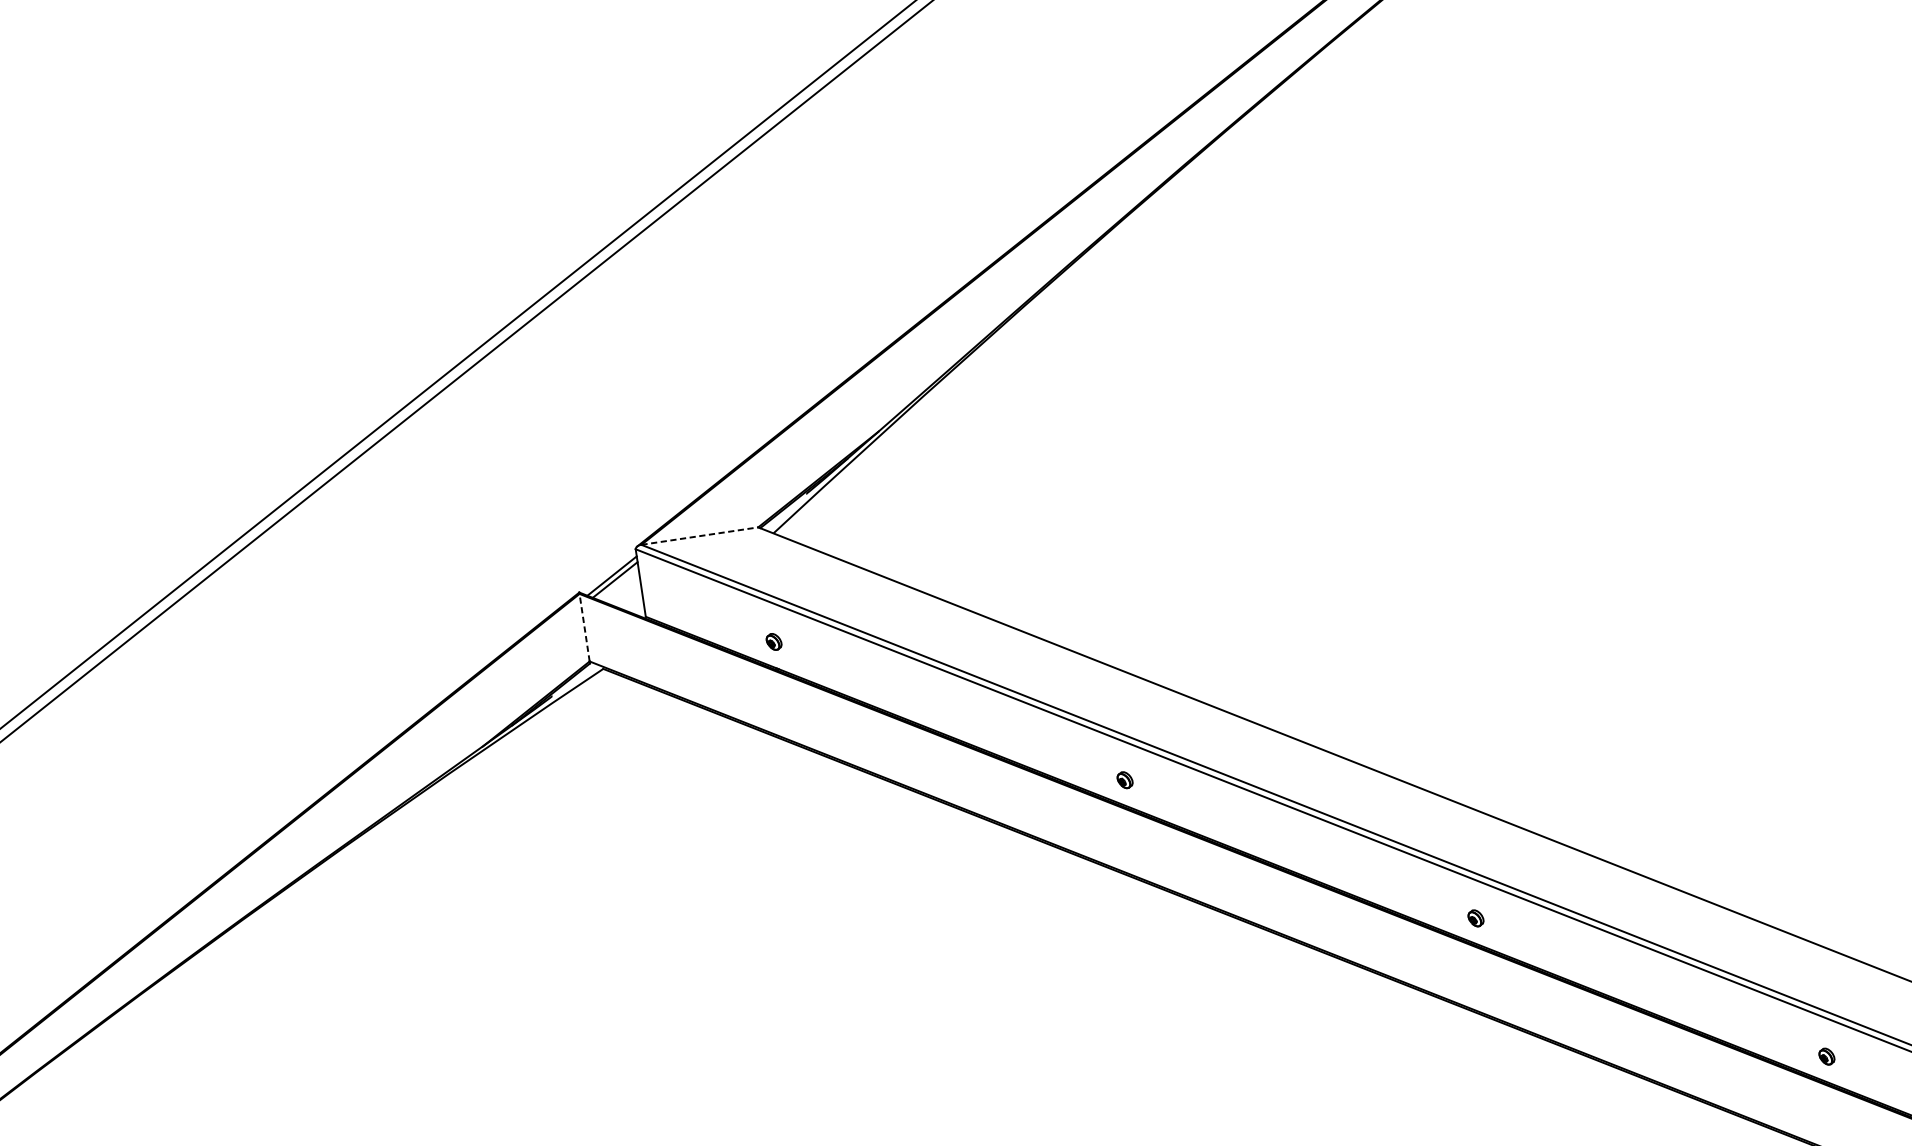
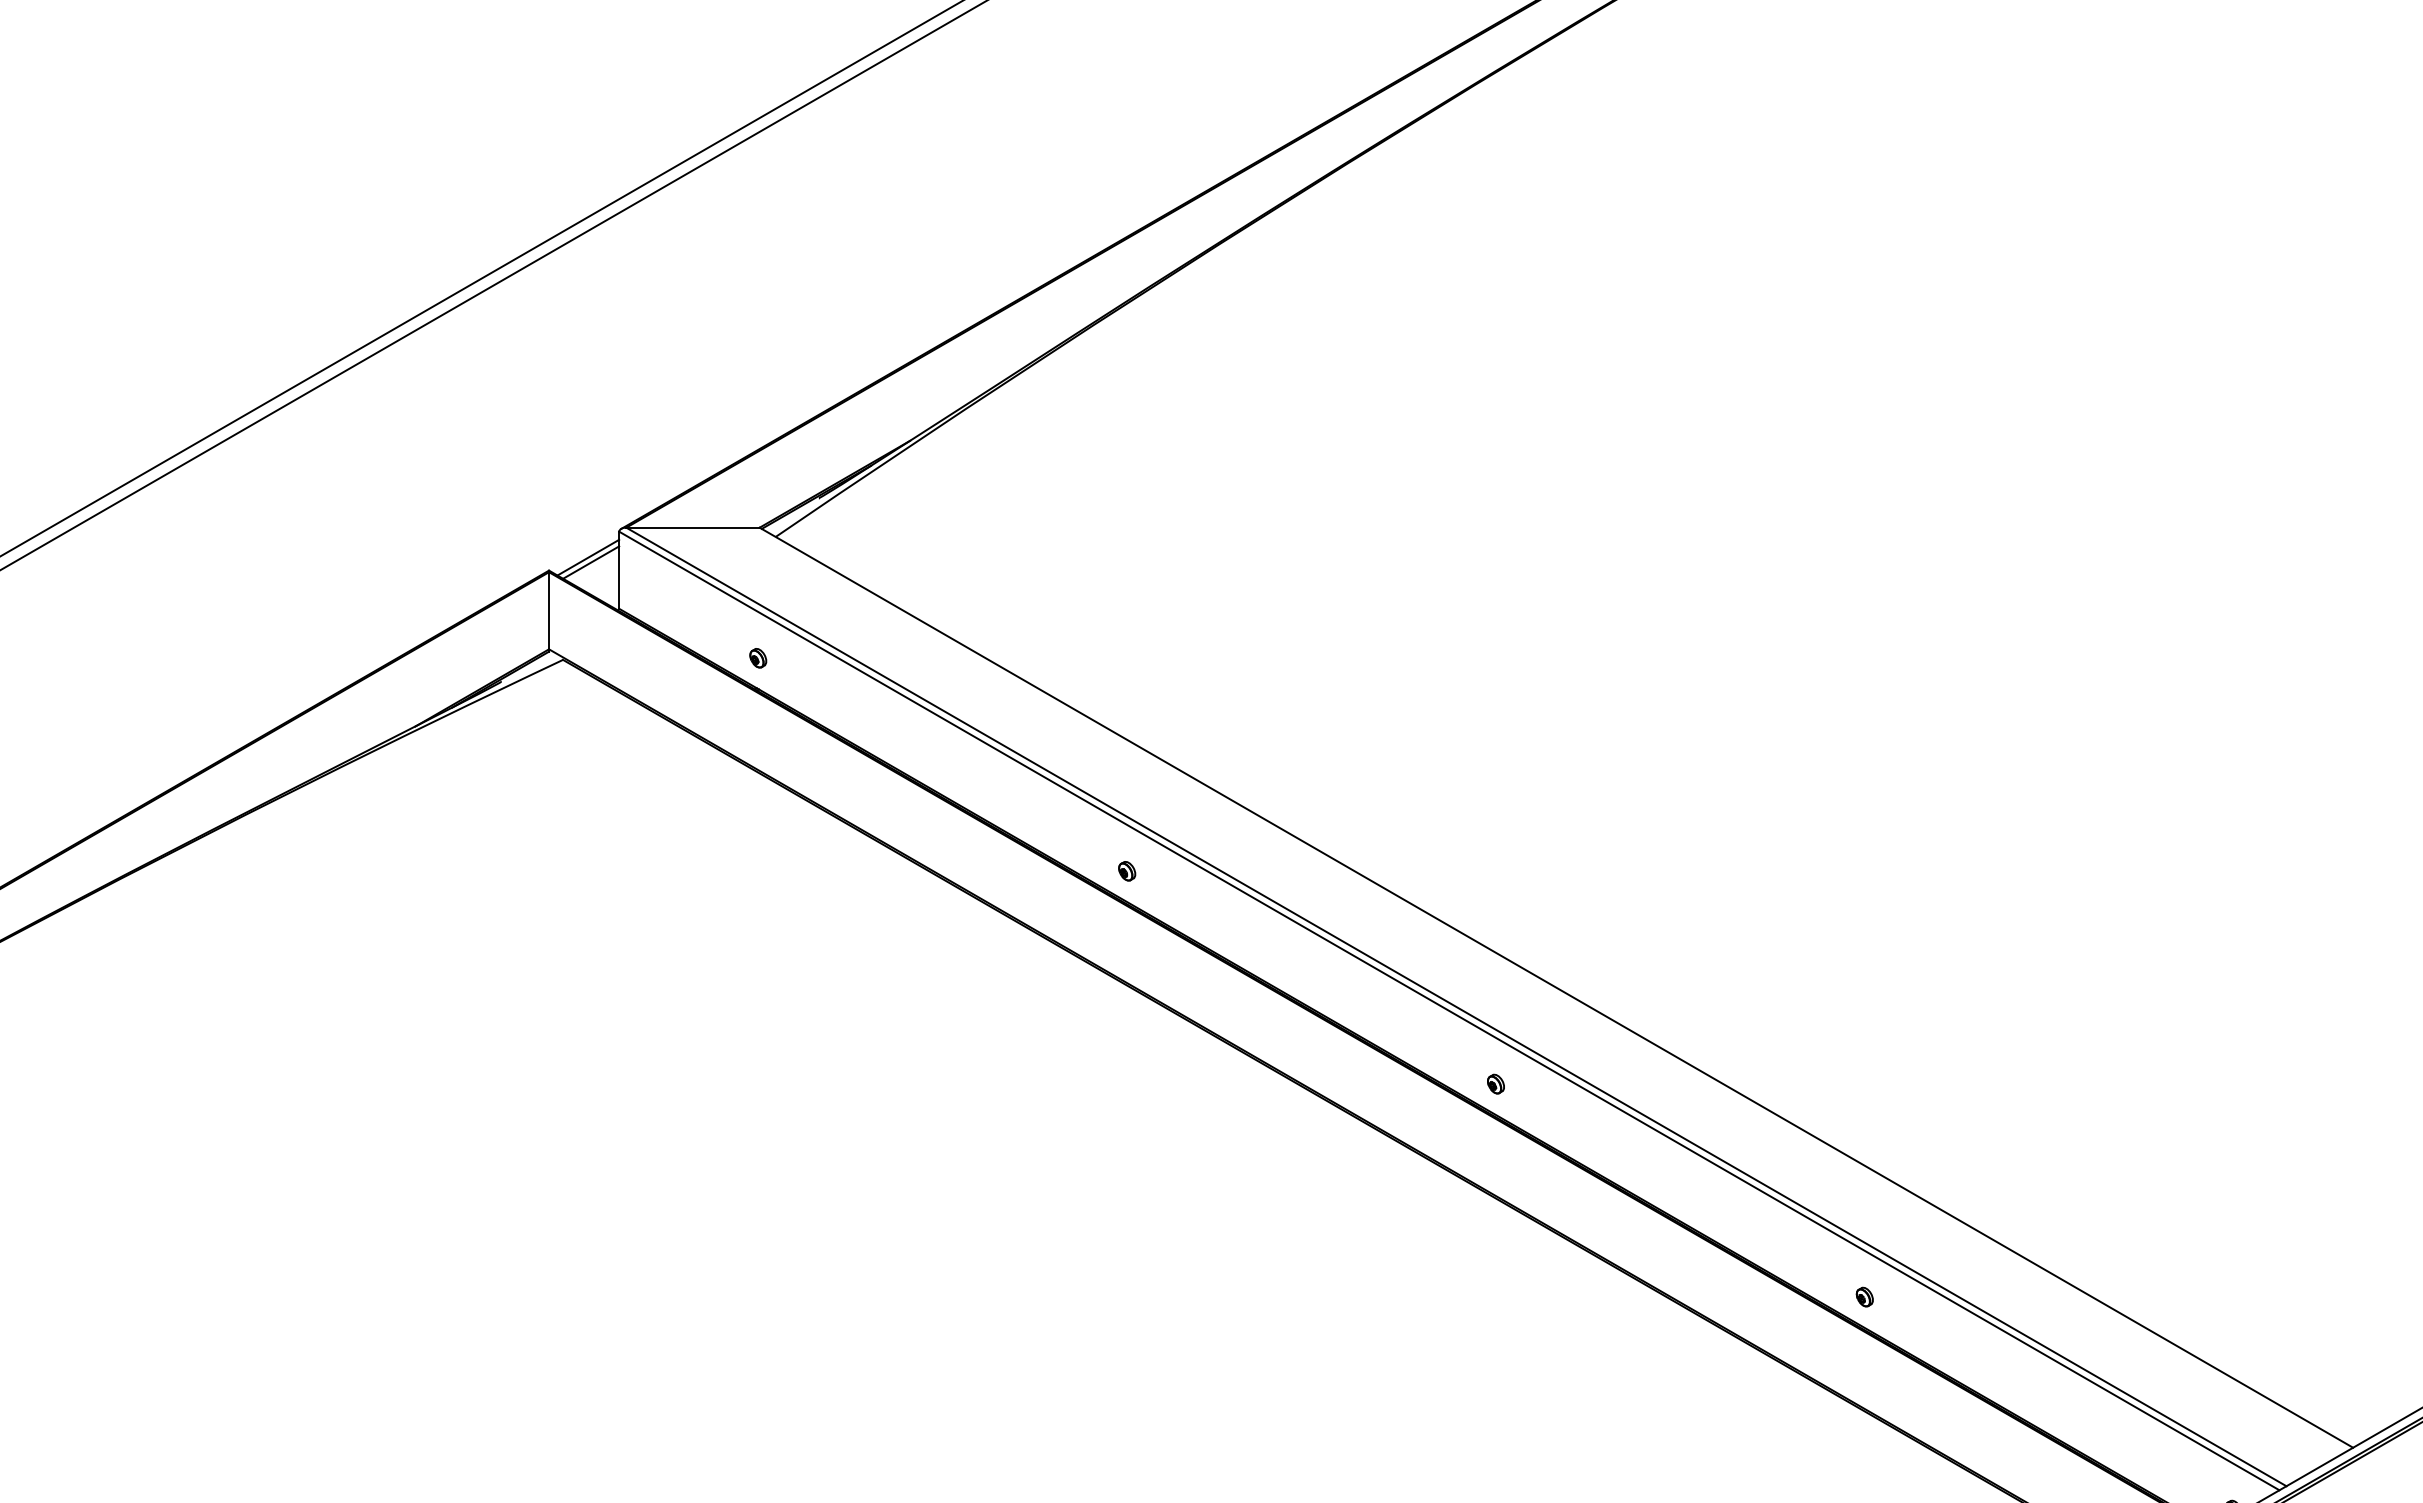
line: (700, 535) -> (693, 527), dashed -> solid
line: (584, 627) -> (549, 610), dashed -> solid

